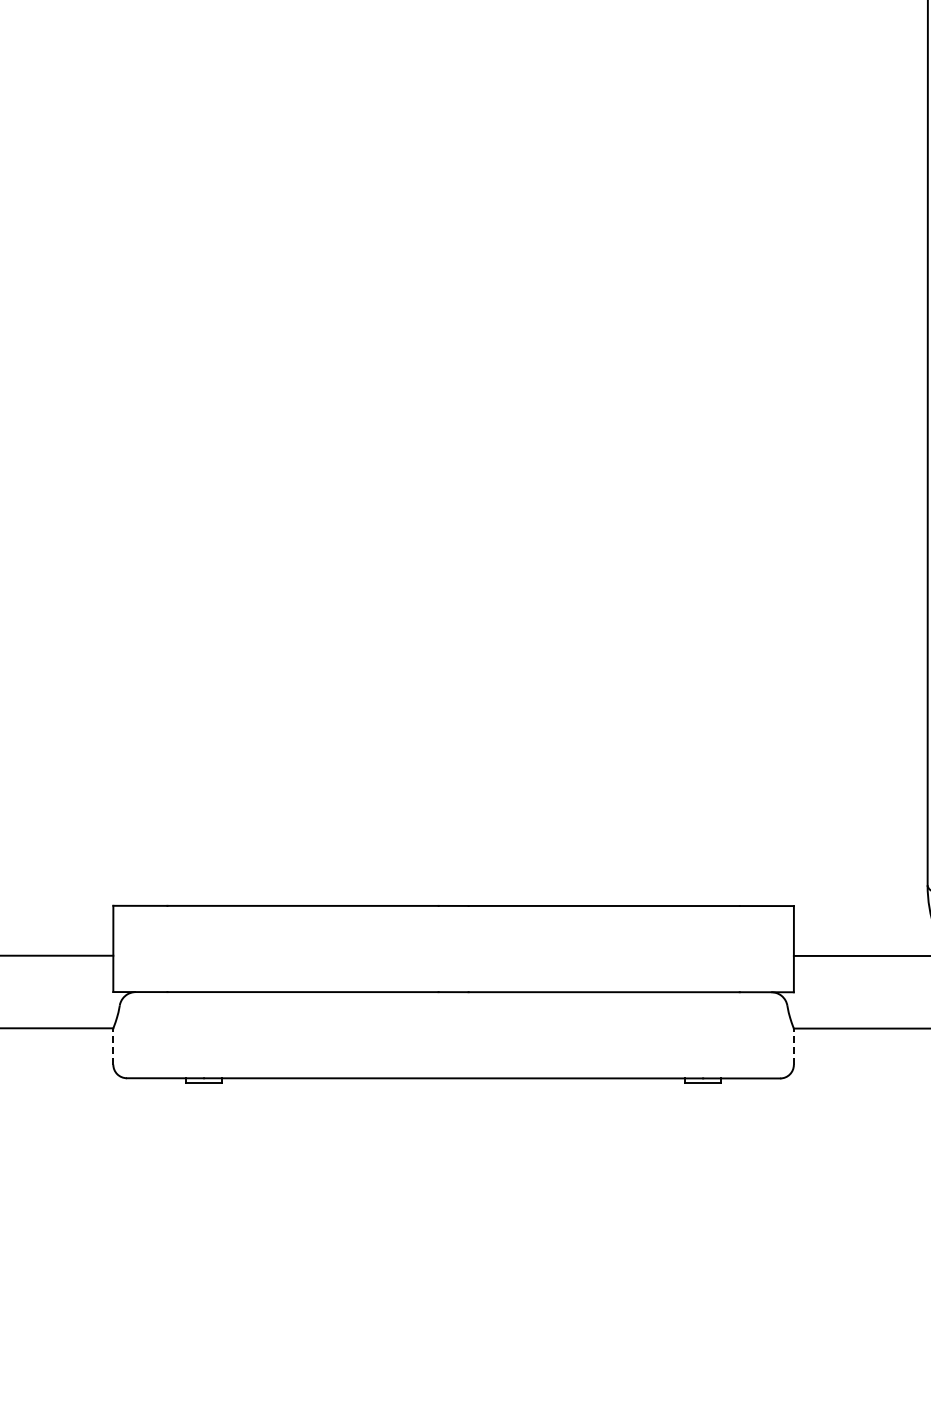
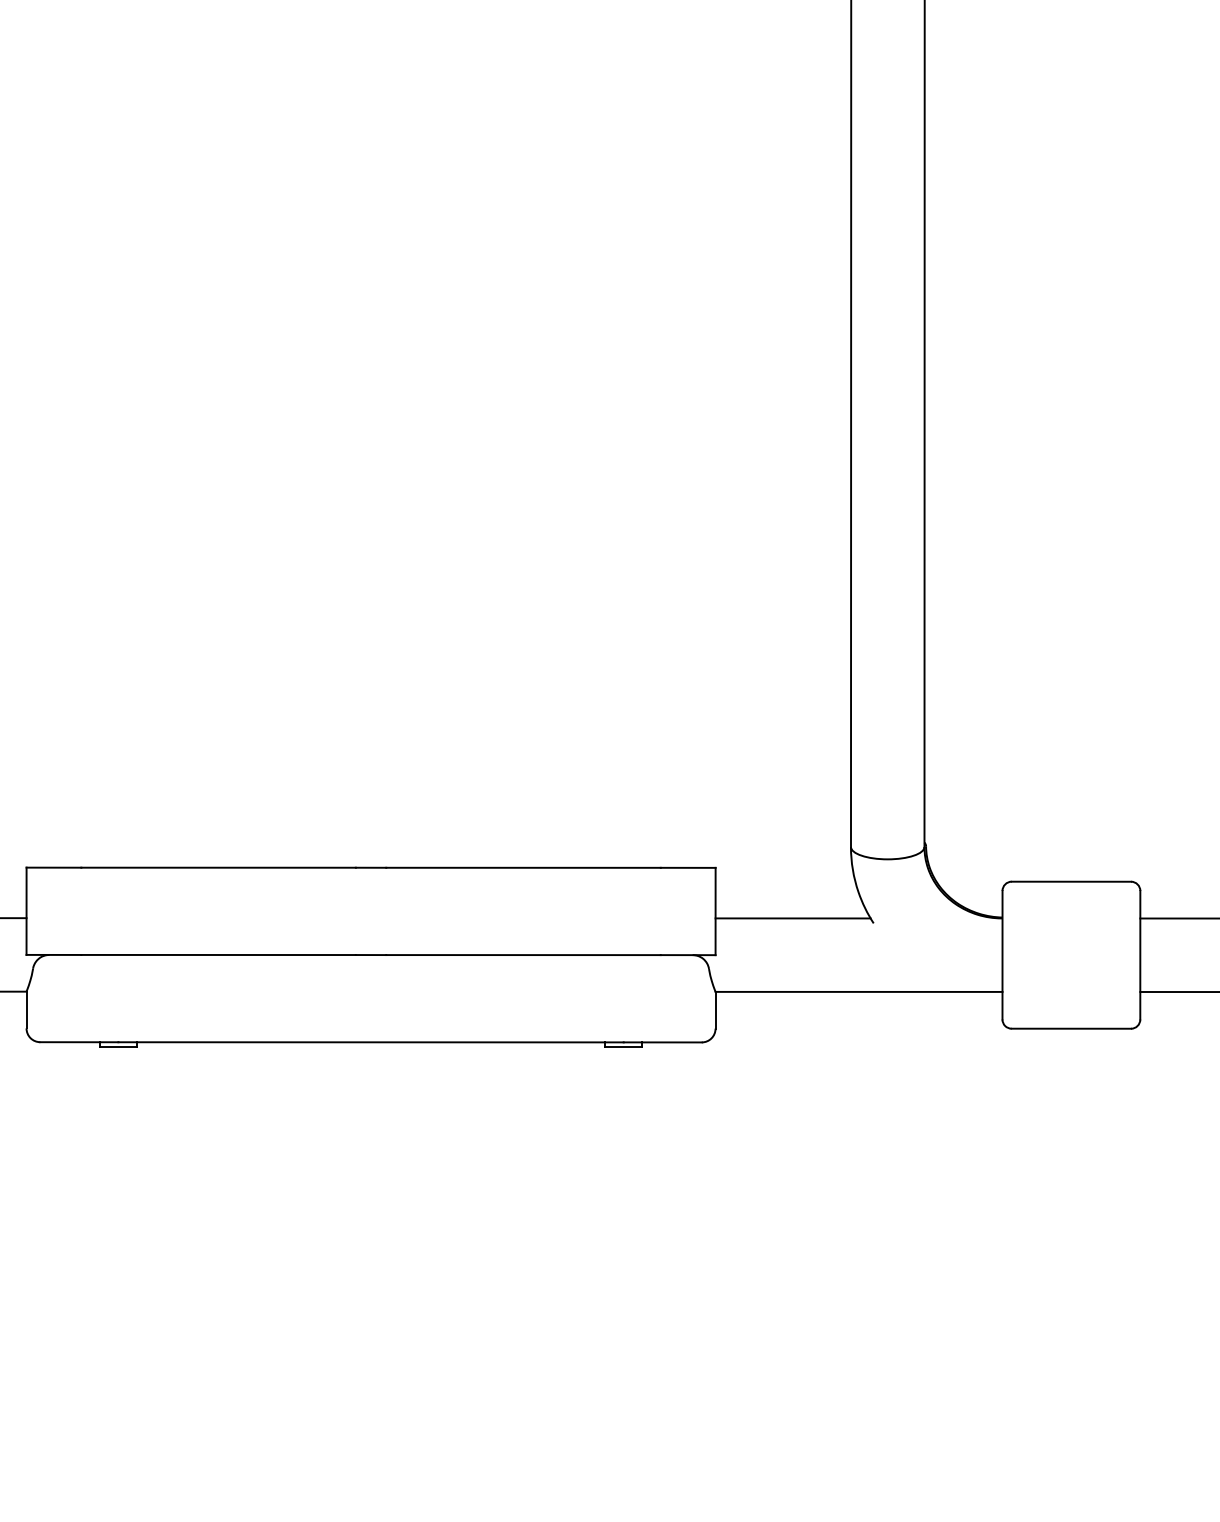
line: (113, 1045) -> (26, 1009), dashed -> solid
line: (793, 1045) -> (715, 1009), dashed -> solid

